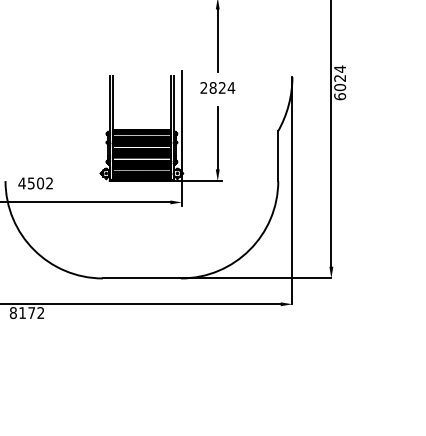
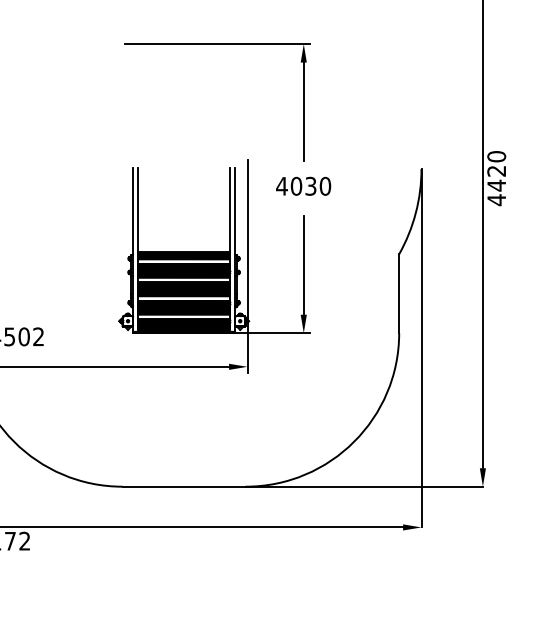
text: (340, 82) -> (497, 177), 6024 -> 4420
text: (217, 87) -> (303, 185), 2824 -> 4030

